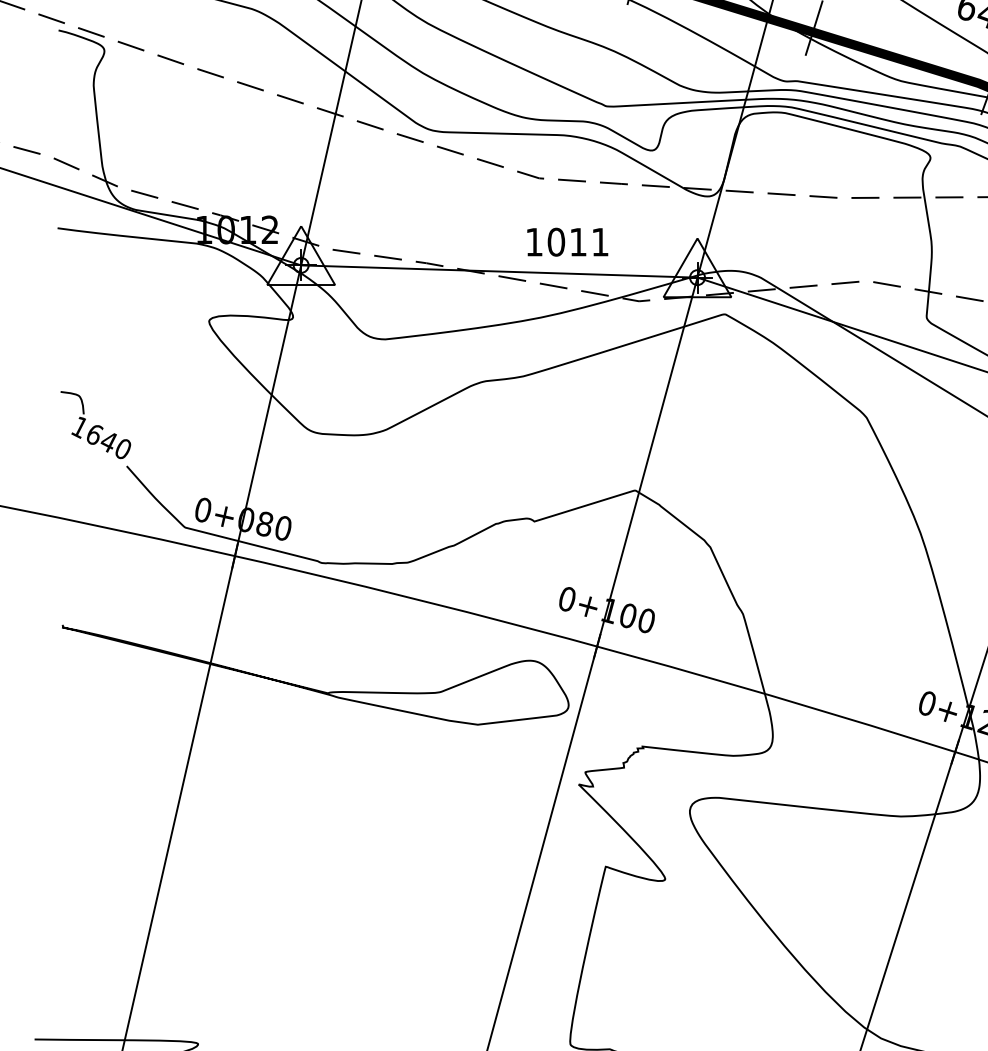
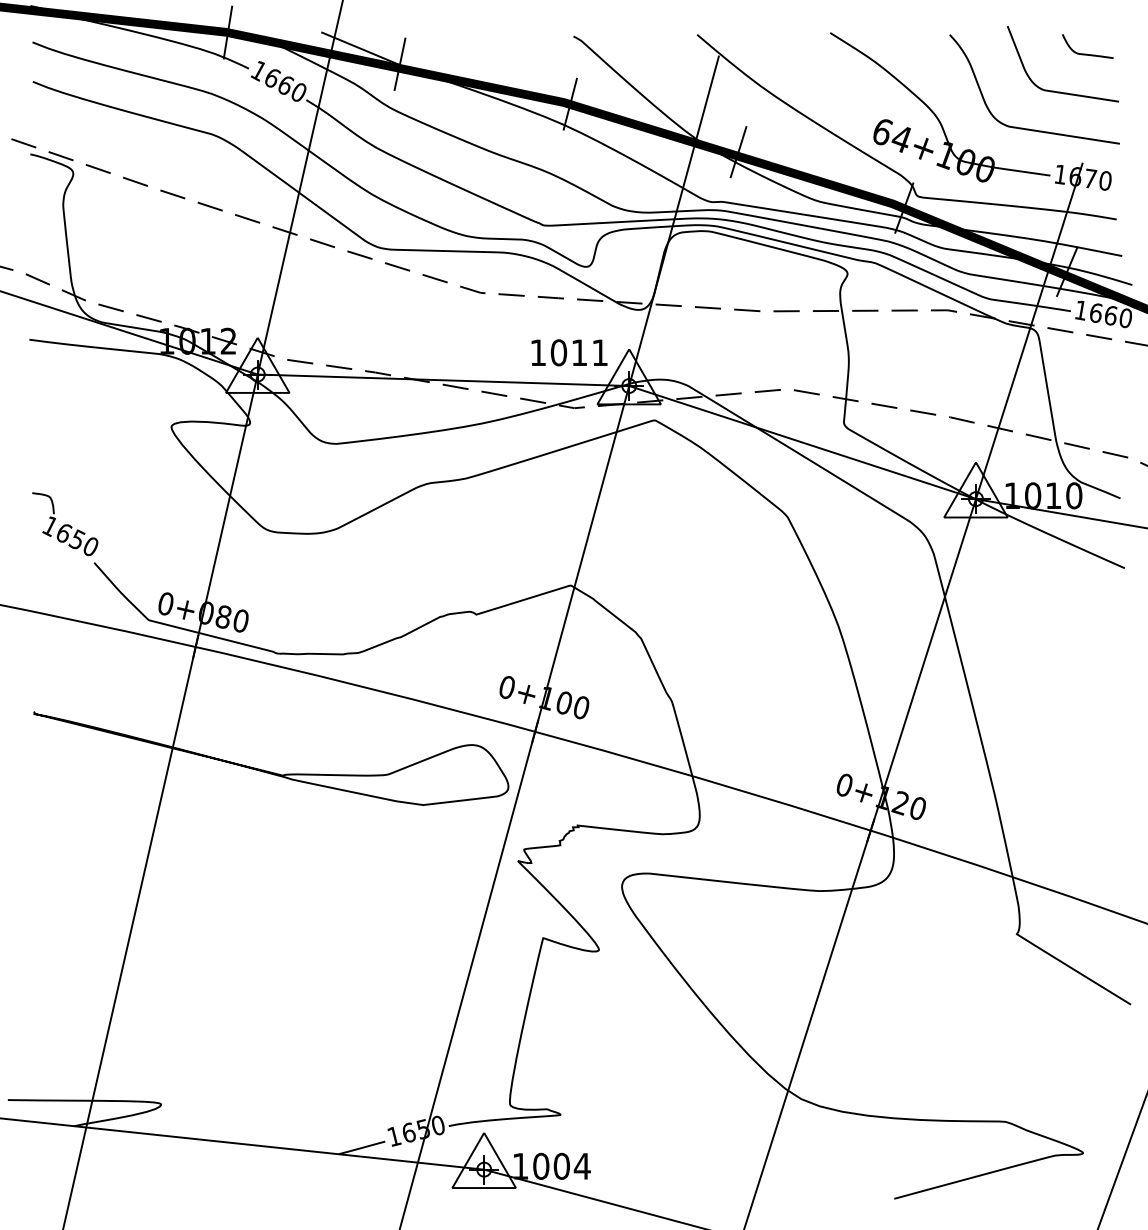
text: (567, 241) -> (569, 352), moved
text: (107, 441) -> (76, 539), 1640 -> 1650

